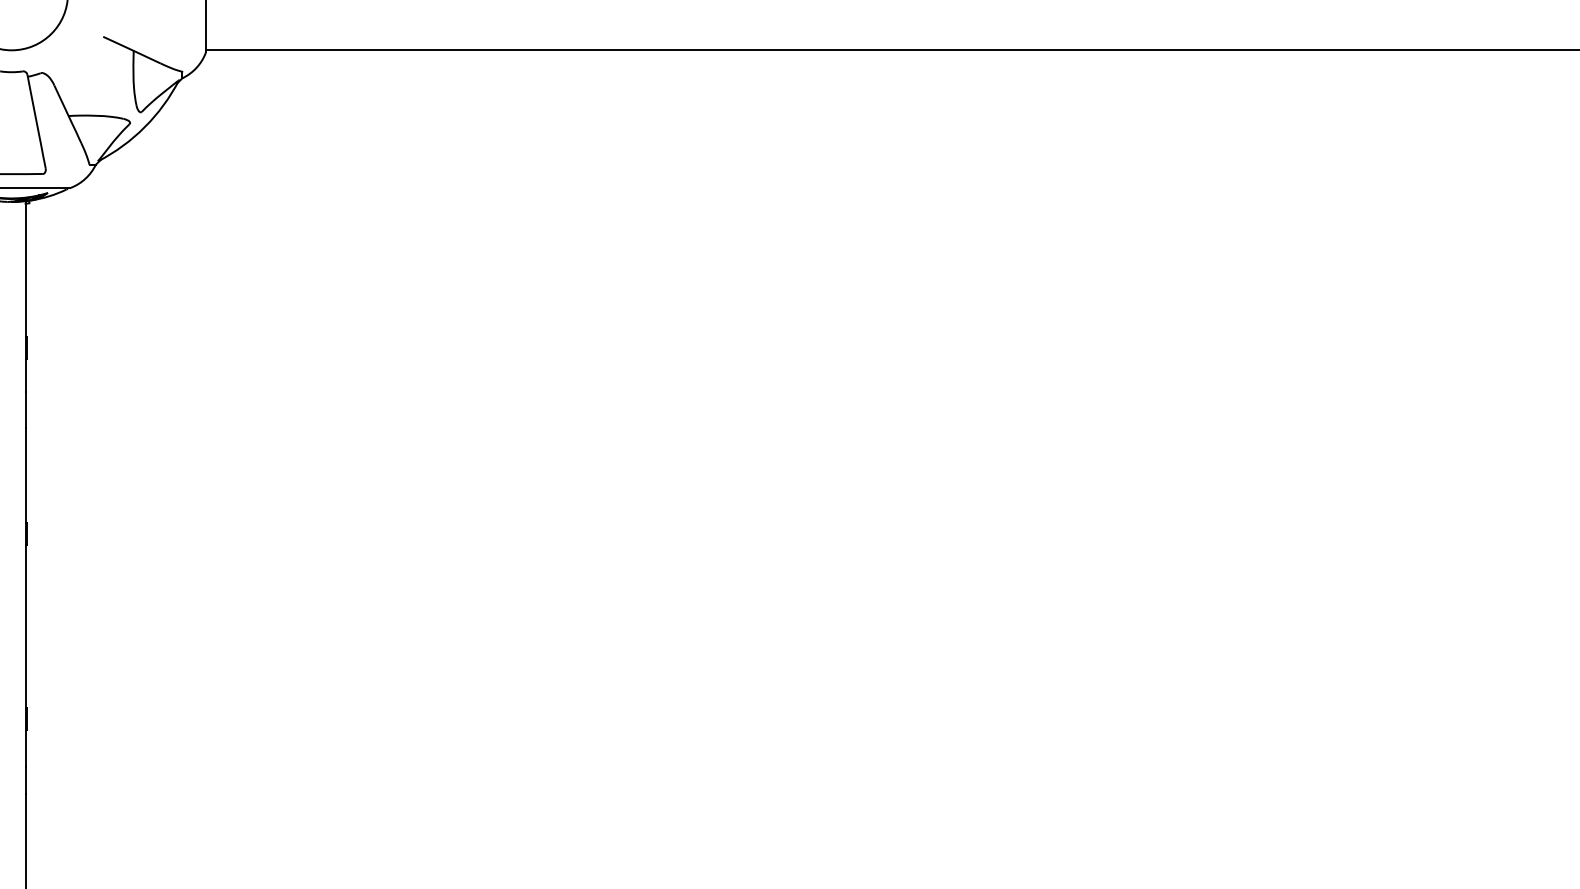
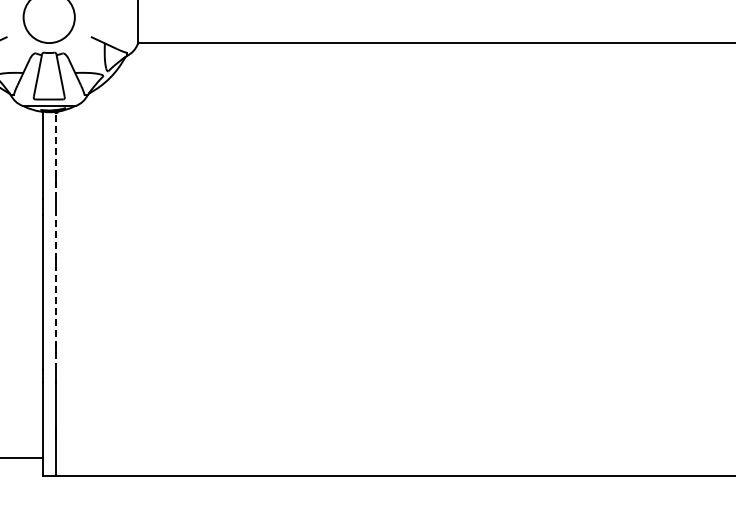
line: (25, 296) -> (55, 155), solid -> dashed
line: (25, 597) -> (55, 292), solid -> dashed

